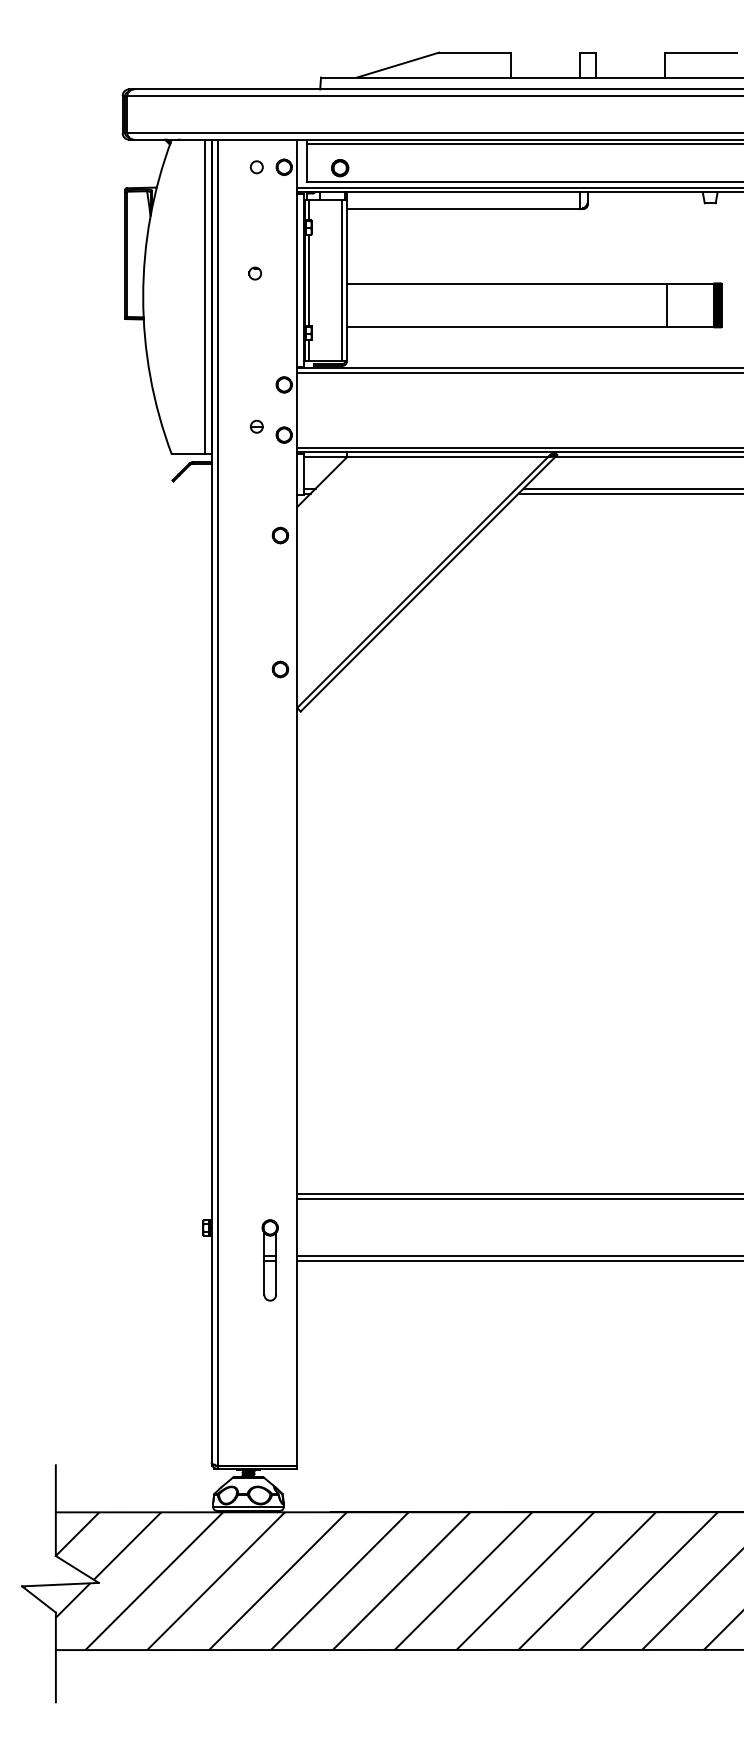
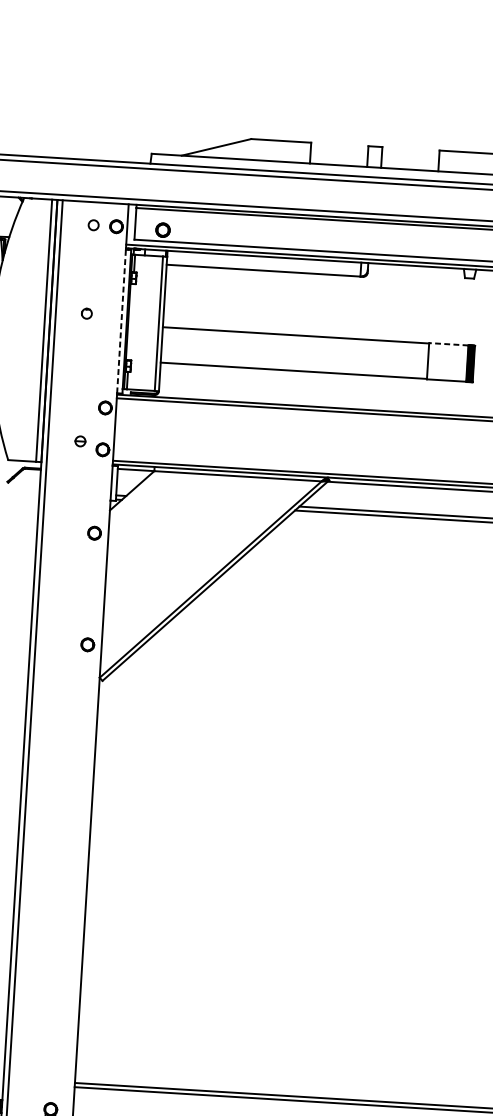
line: (297, 279) -> (121, 320), solid -> dashed
line: (308, 279) -> (130, 321), removed
line: (690, 283) -> (449, 344), solid -> dashed

